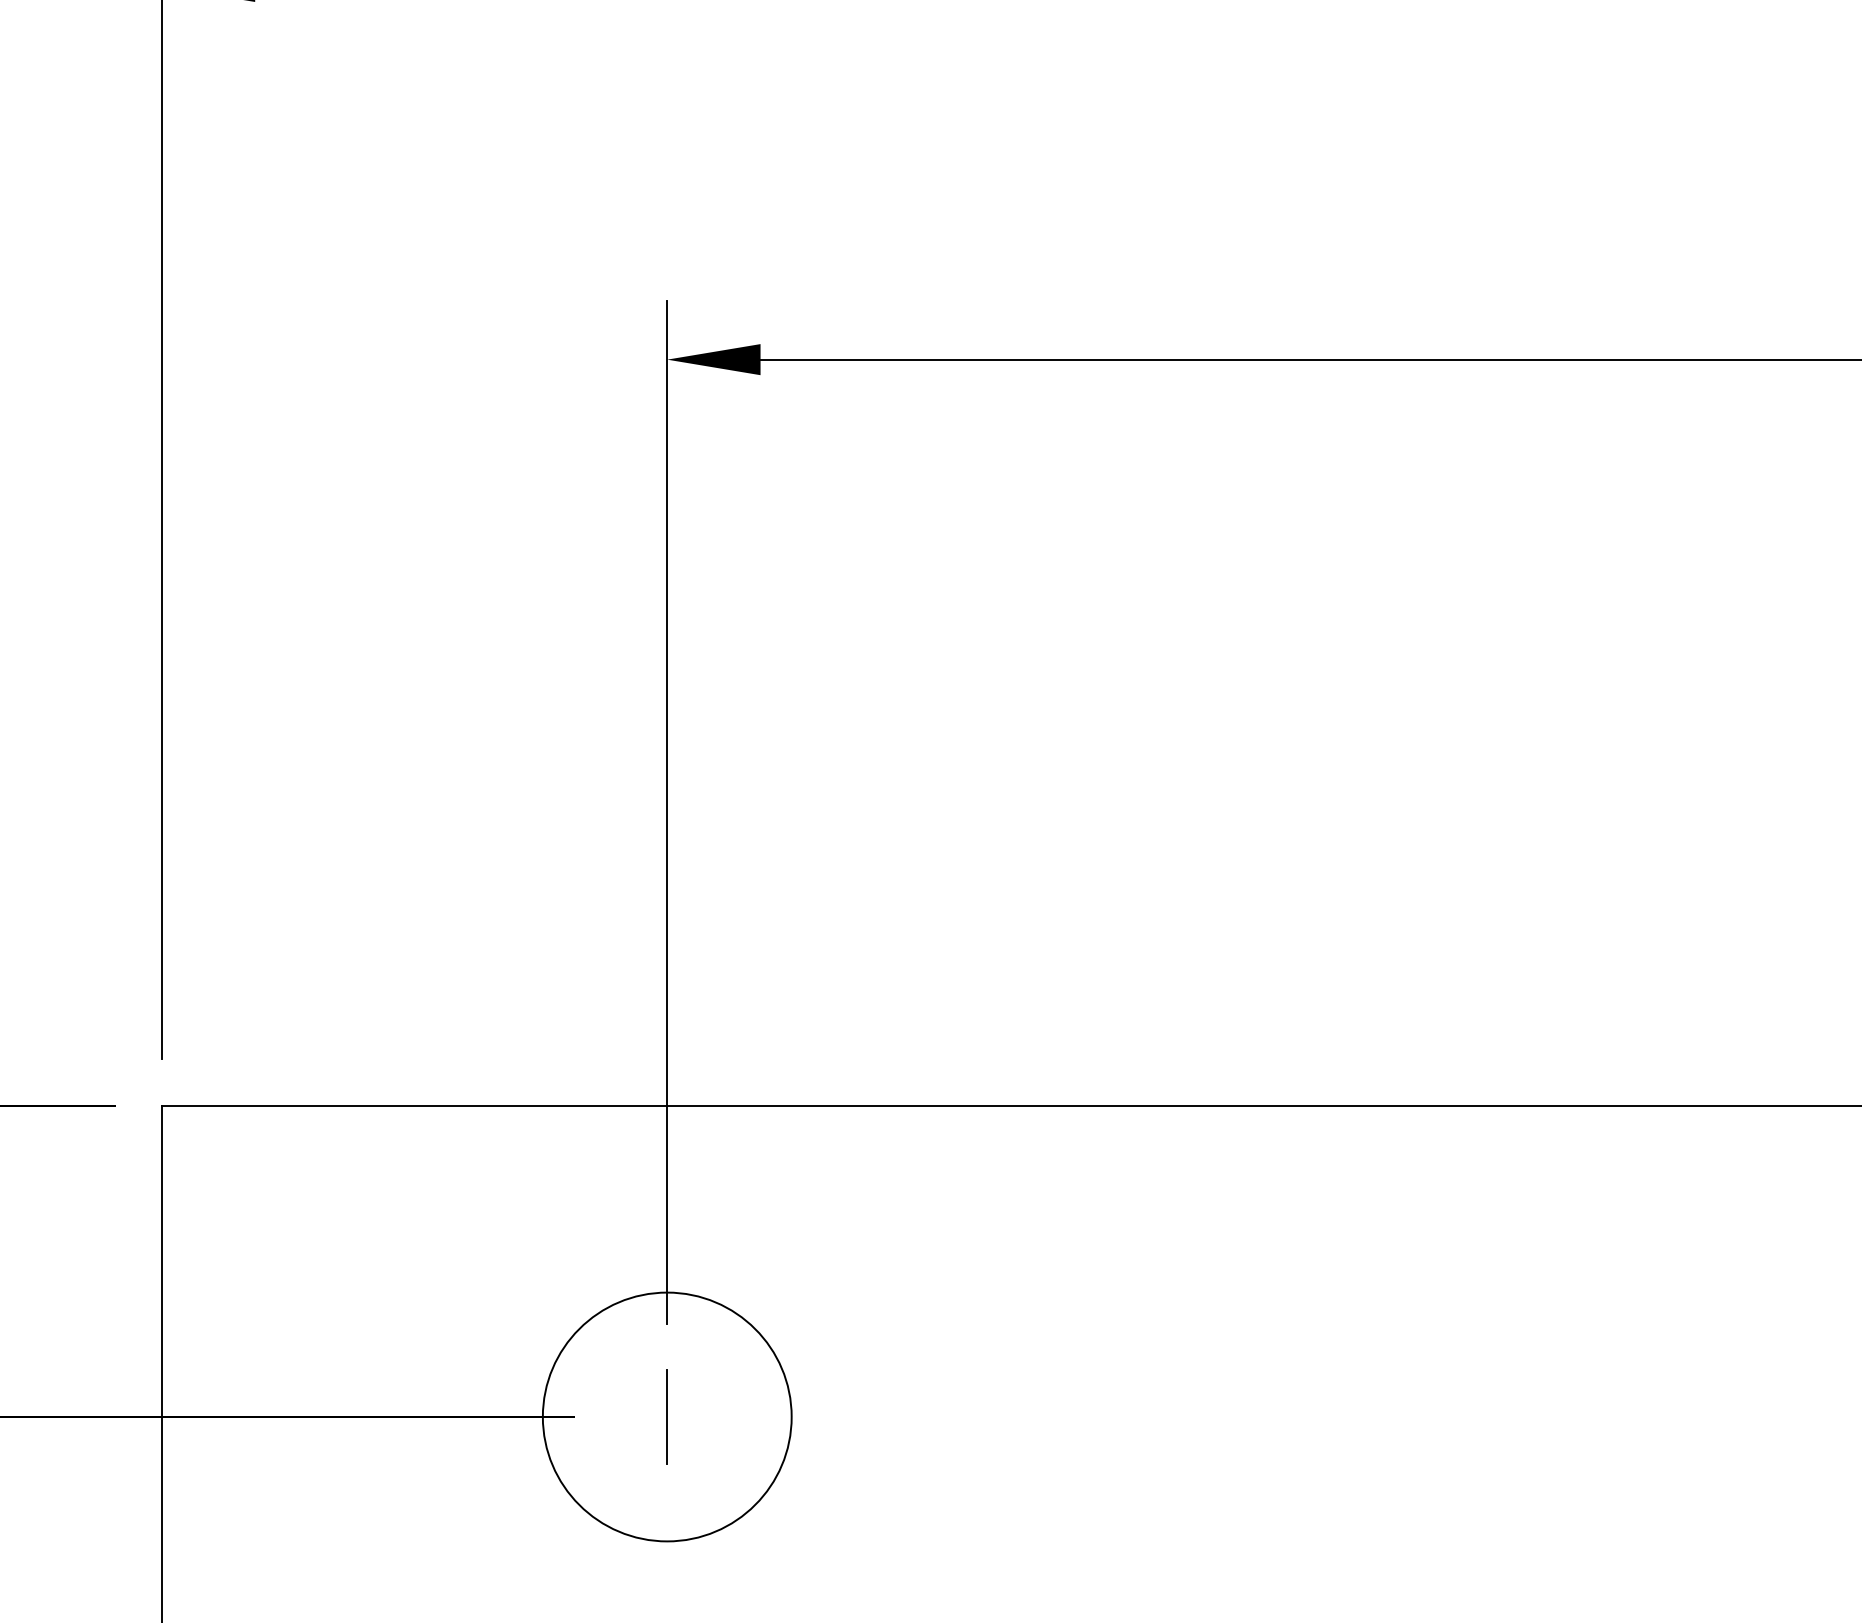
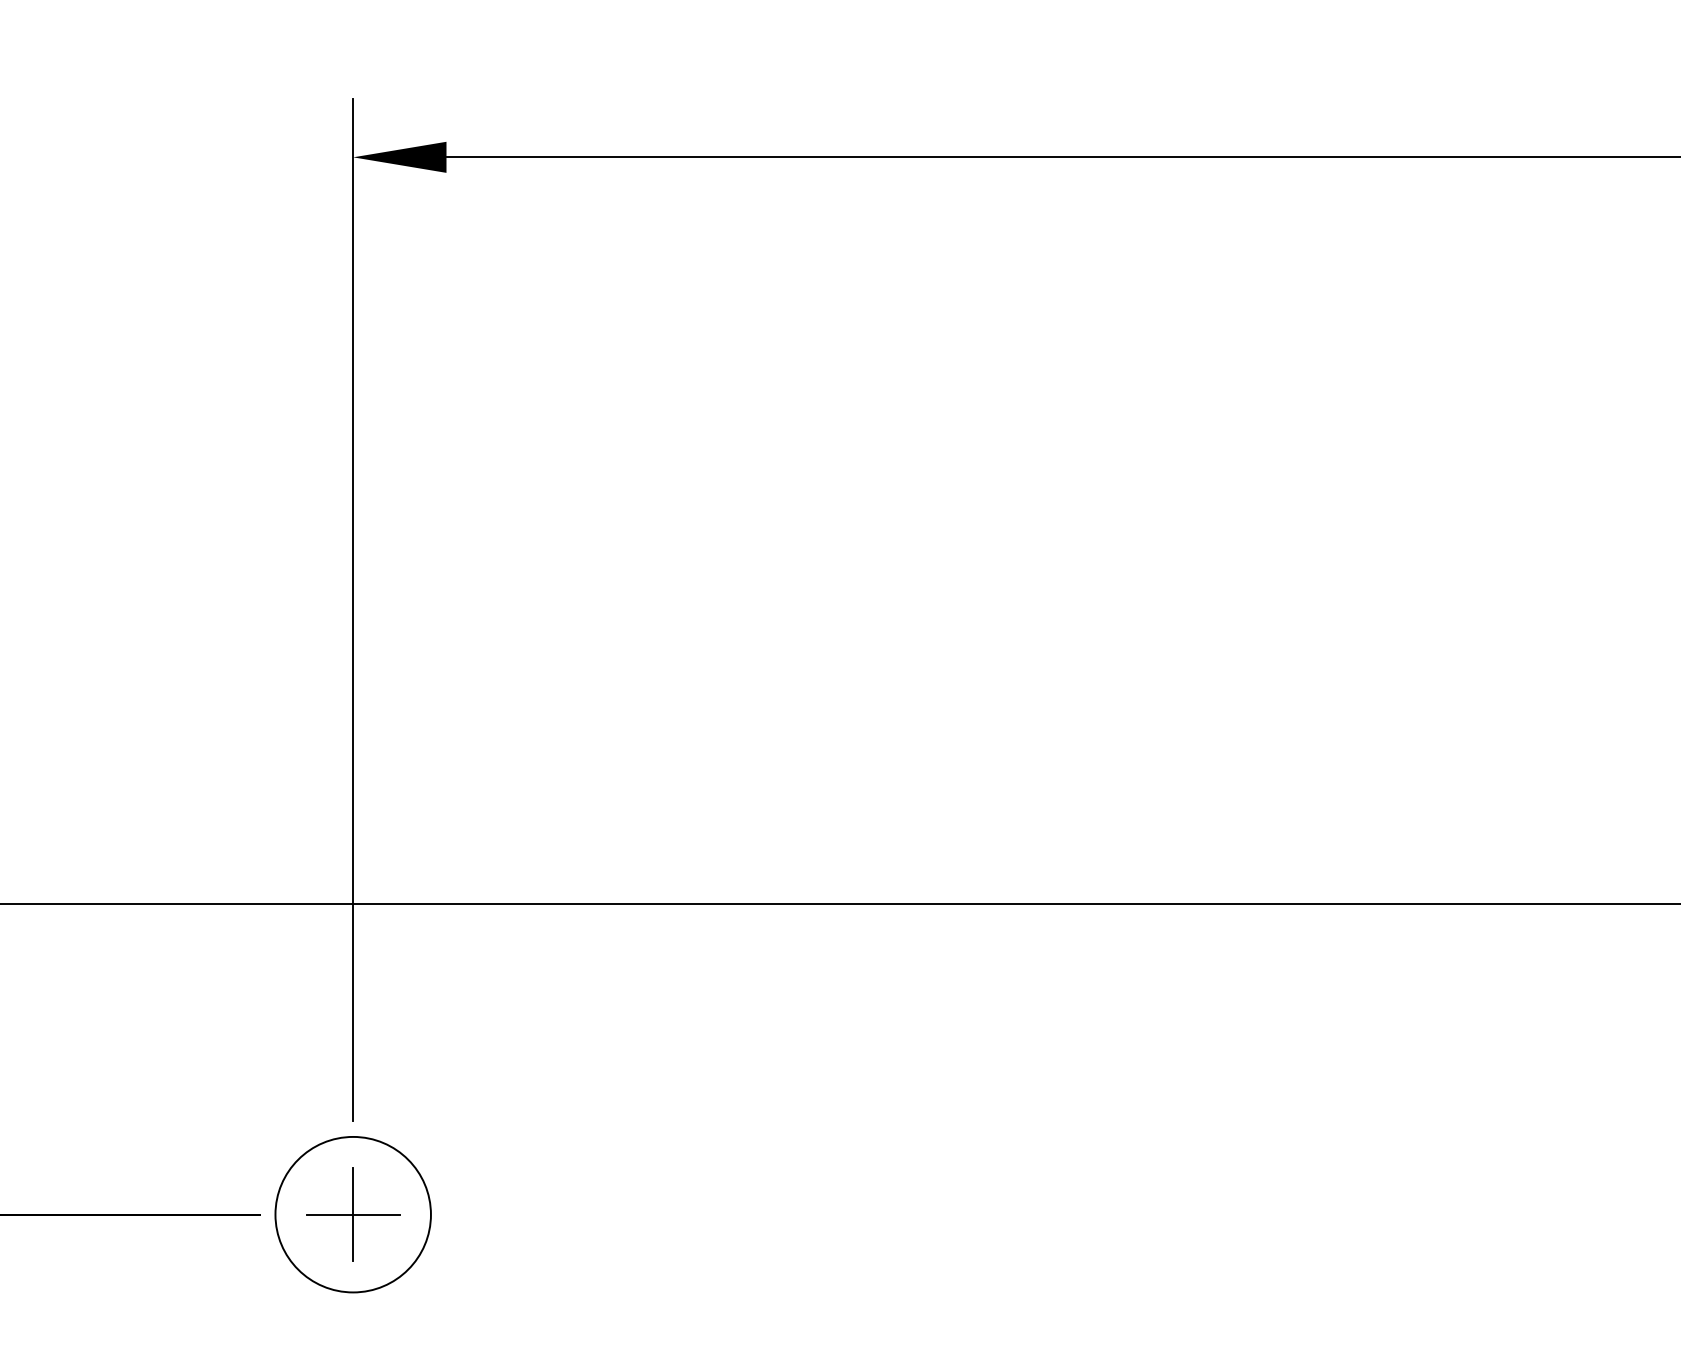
circle: (667, 1416) -> (353, 1214), size x0.62
line: (666, 1417) -> (352, 1215), added

